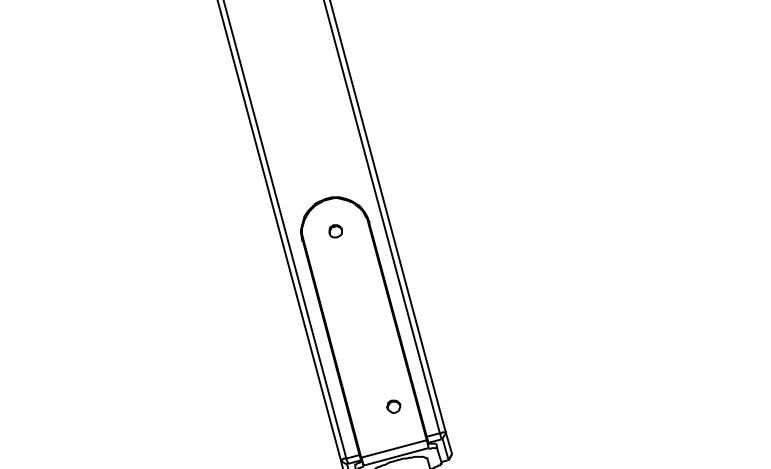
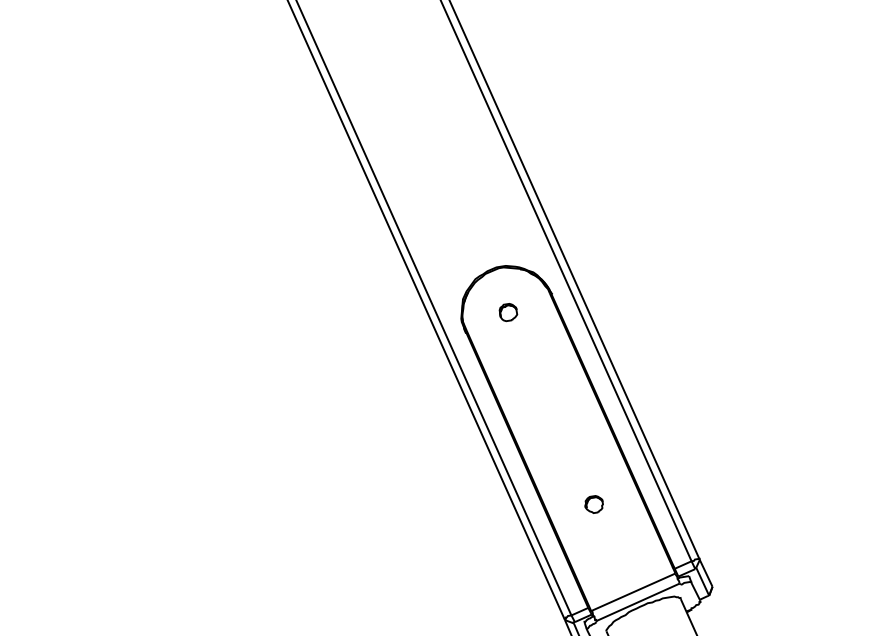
part: (393, 406) -> (593, 504), moved

